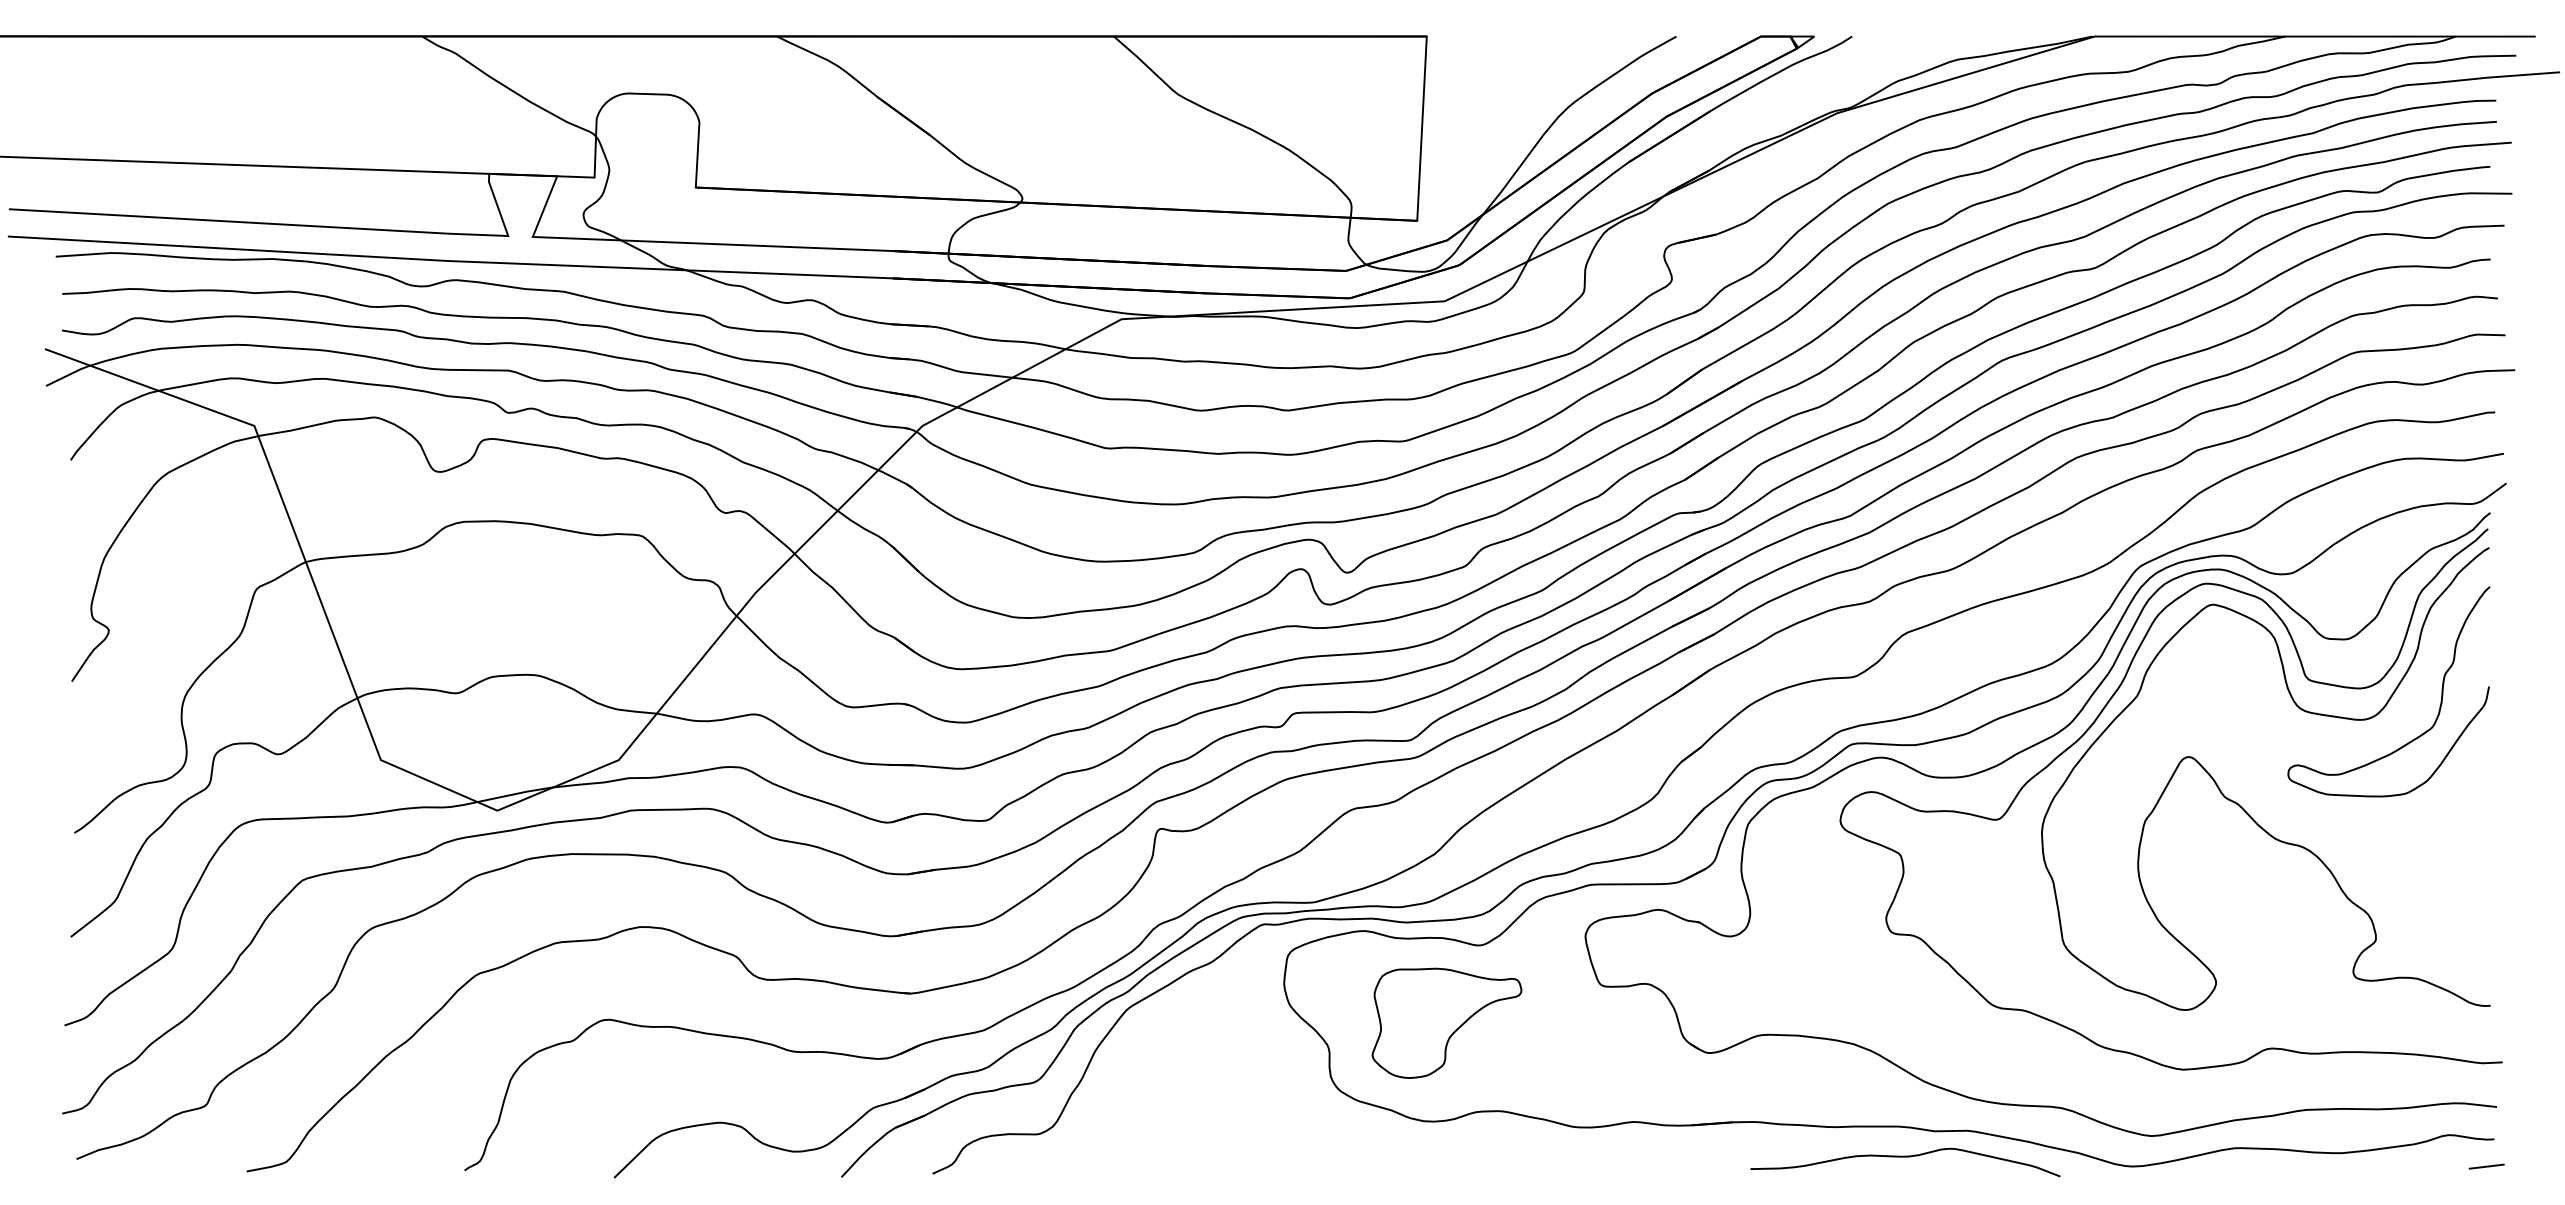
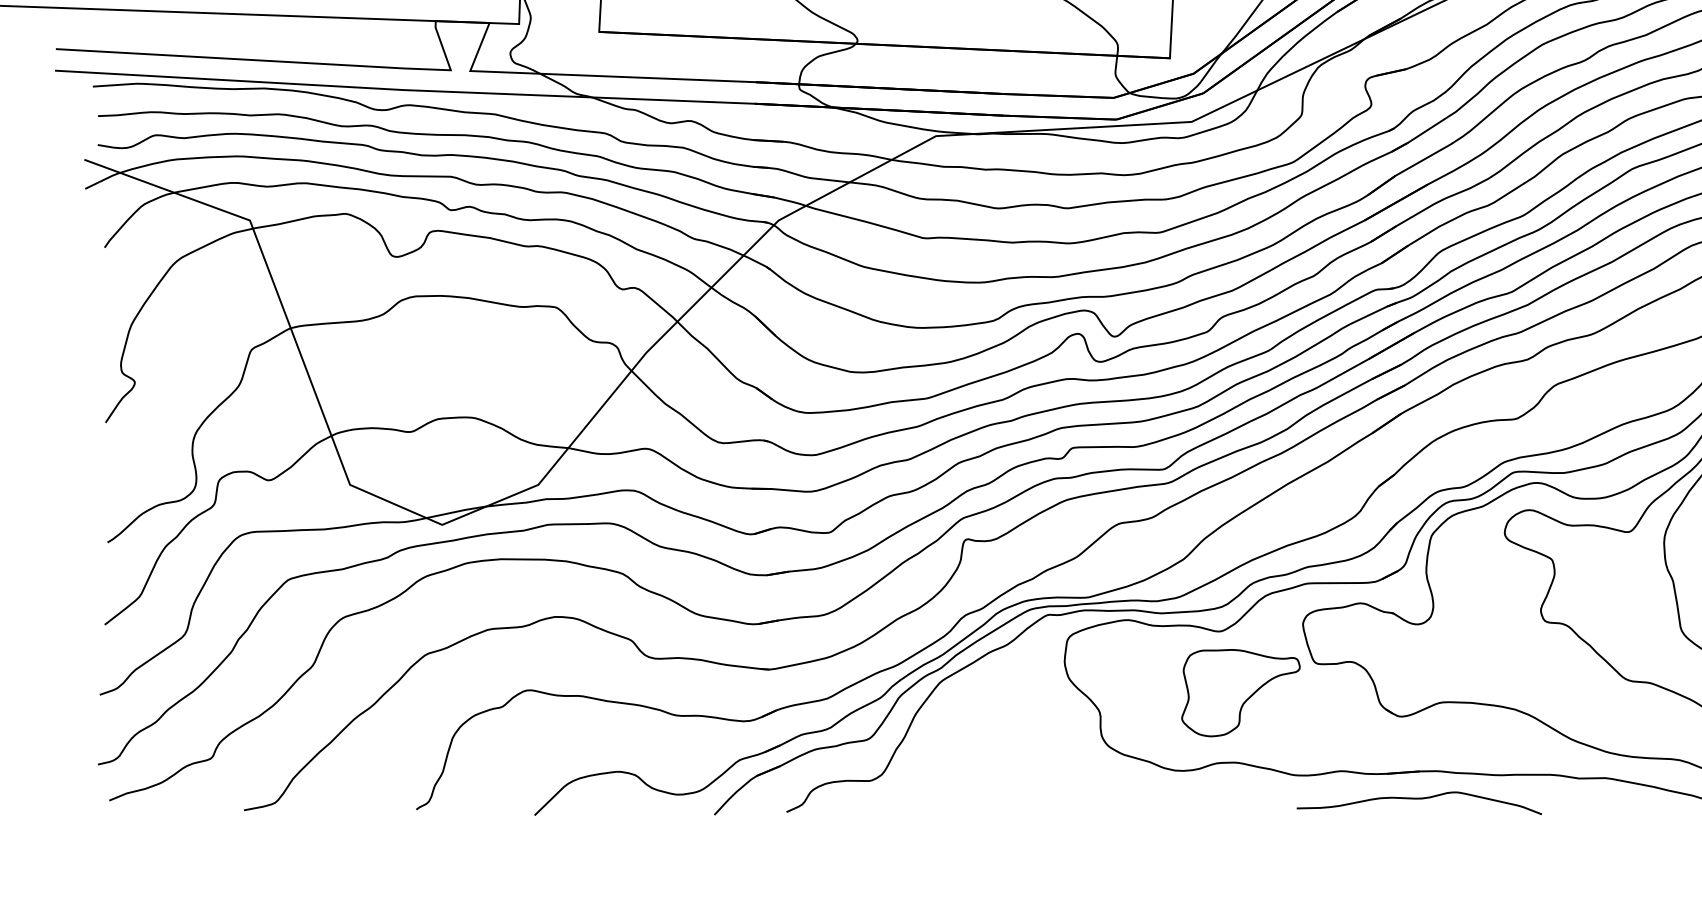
part: (1446, 1022) -> (1240, 692), moved
curve: (1905, 1157) -> (1419, 799), moved

